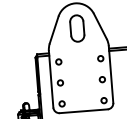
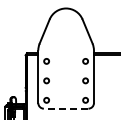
part: (77, 28) -> (66, 31), removed
line: (83, 111) -> (65, 108), solid -> dashed

